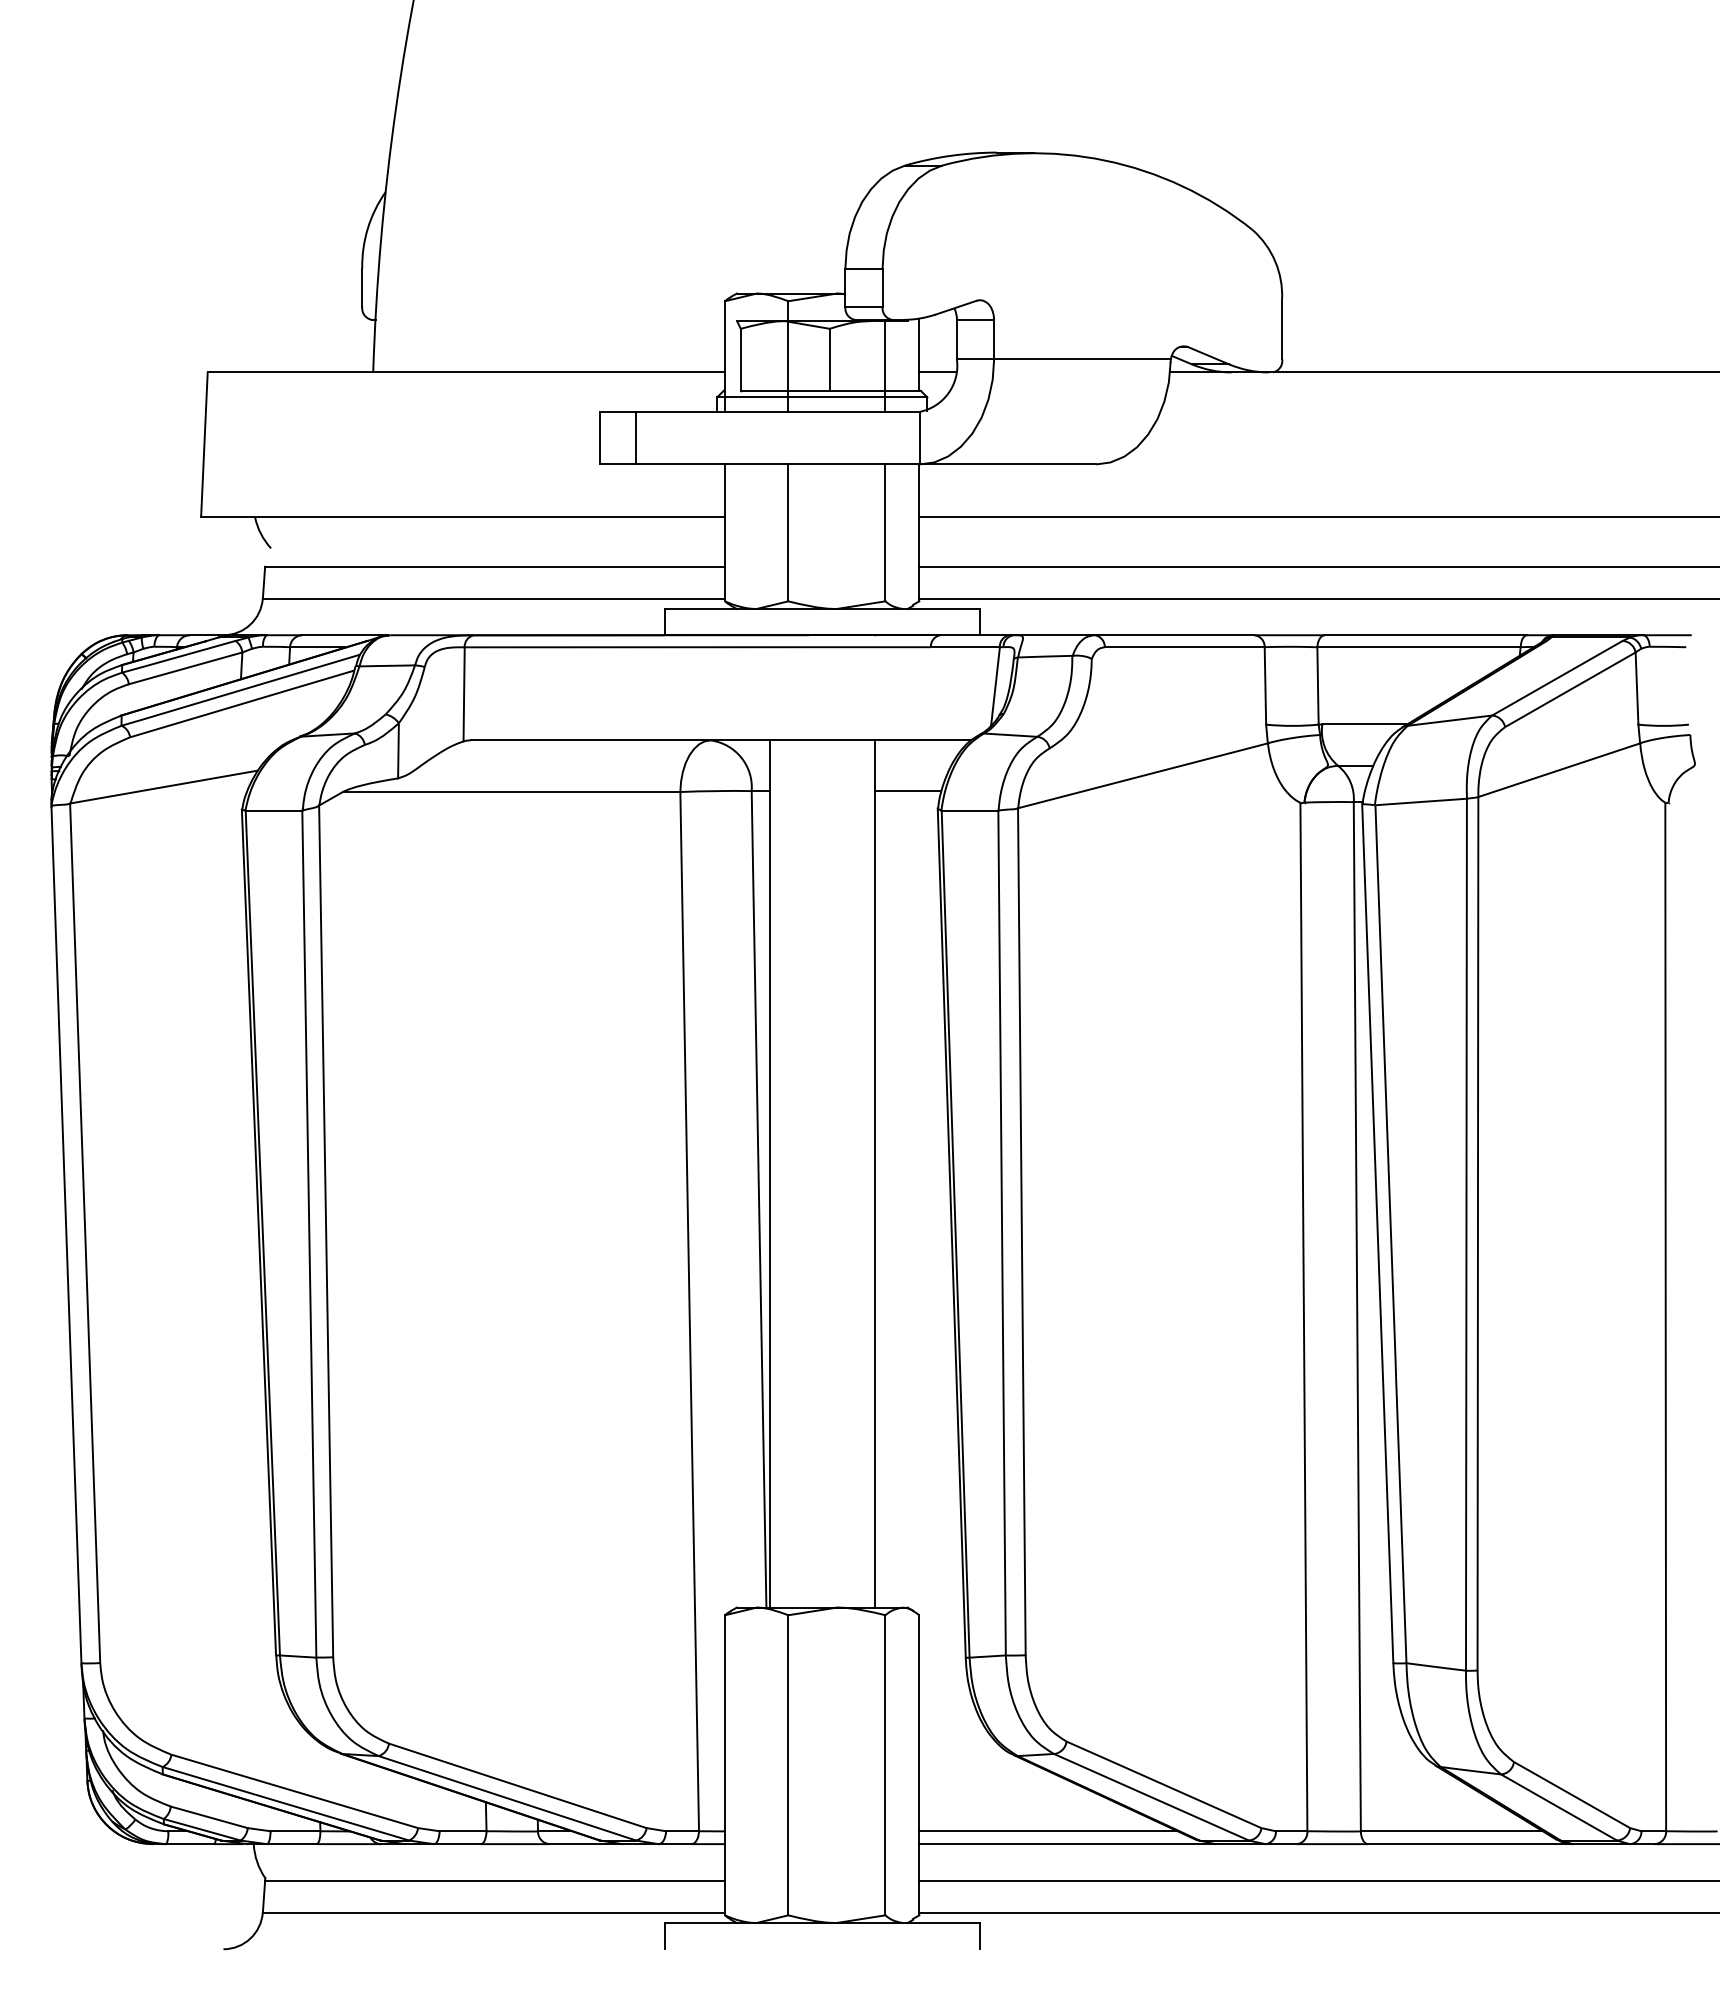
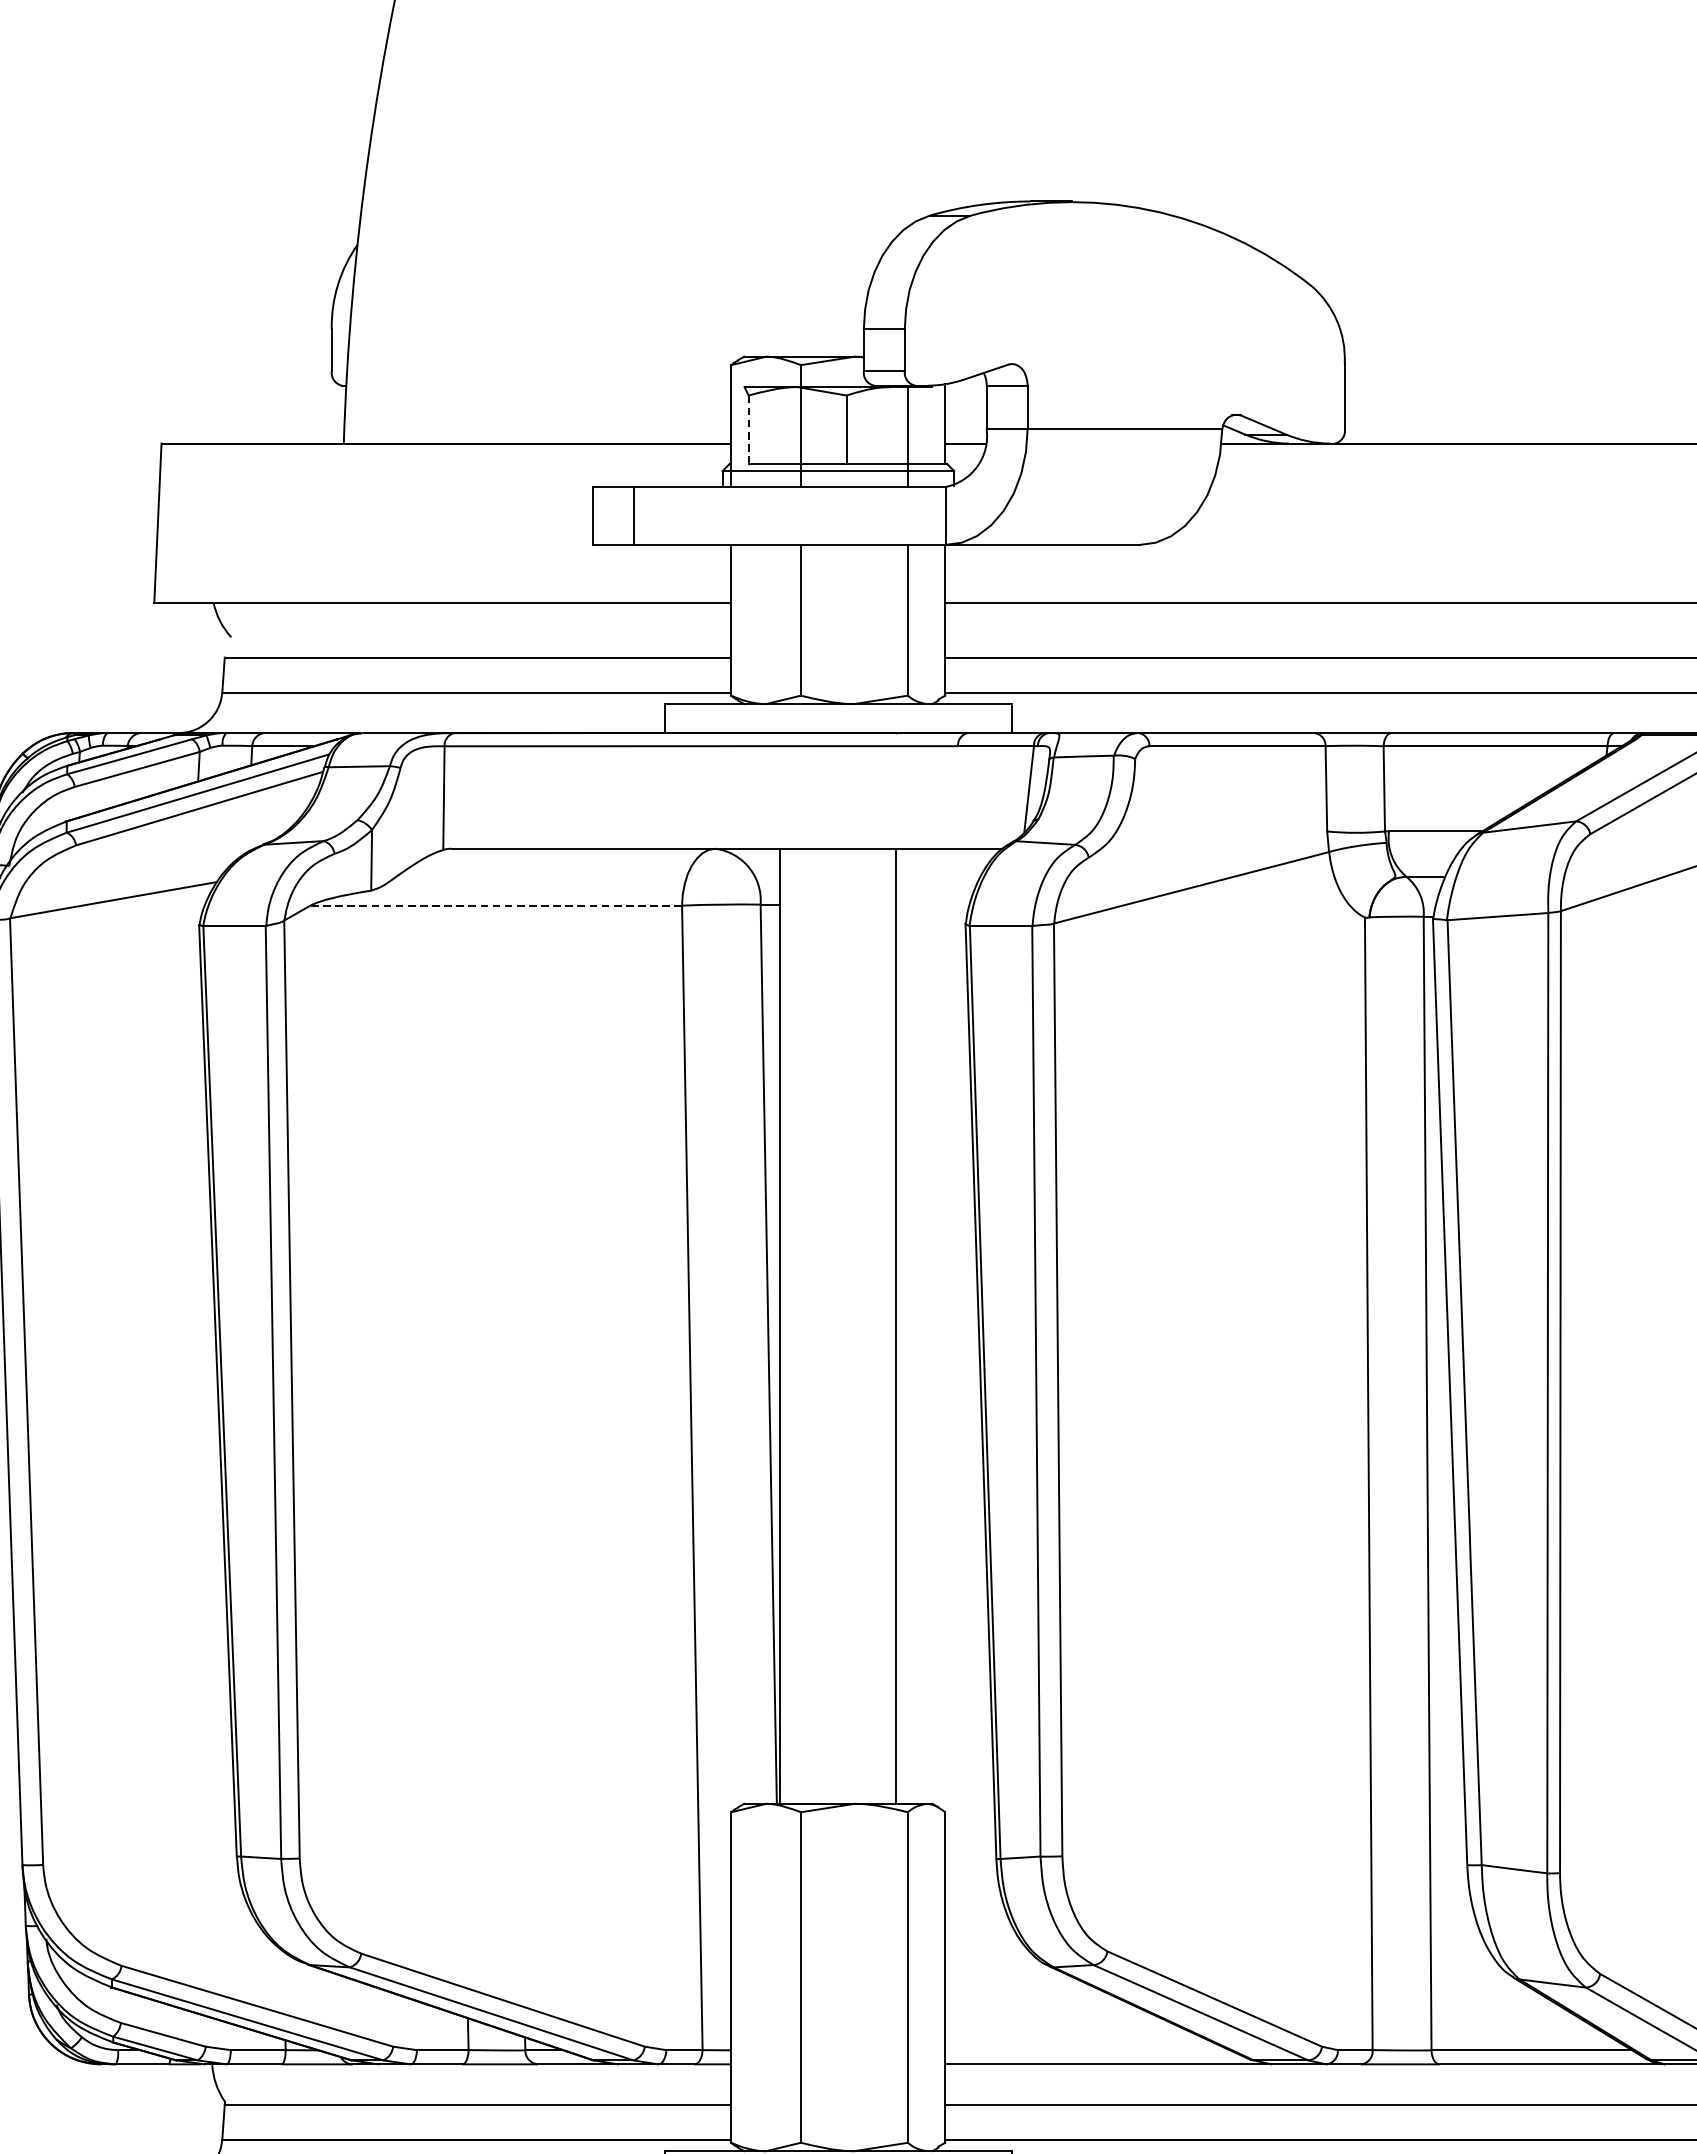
line: (740, 359) -> (748, 429), solid -> dashed
line: (907, 791) -> (932, 905), removed
line: (511, 792) -> (496, 906), solid -> dashed
line: (1048, 1831) -> (1087, 2050), removed

